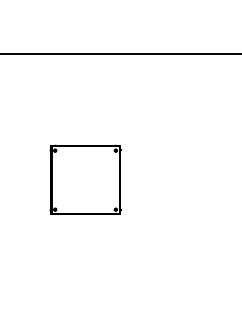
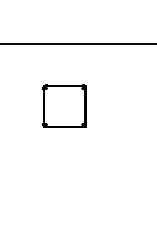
part: (85, 178) -> (64, 105), moved

